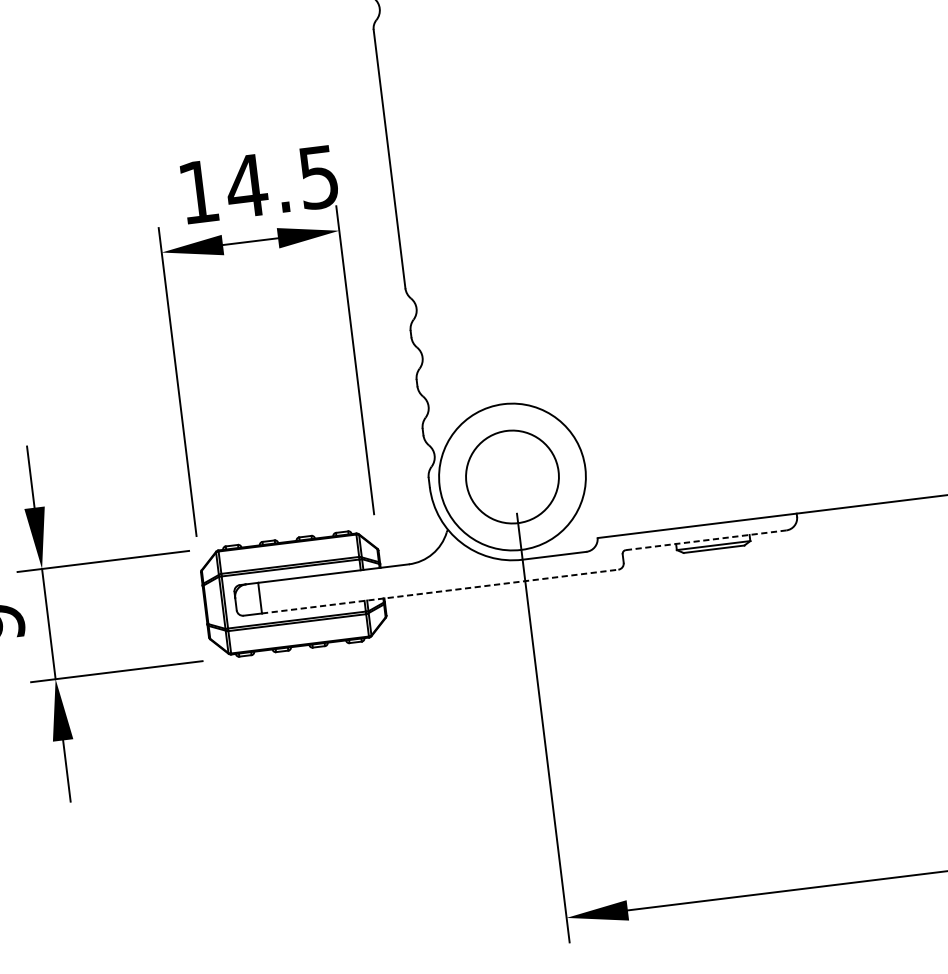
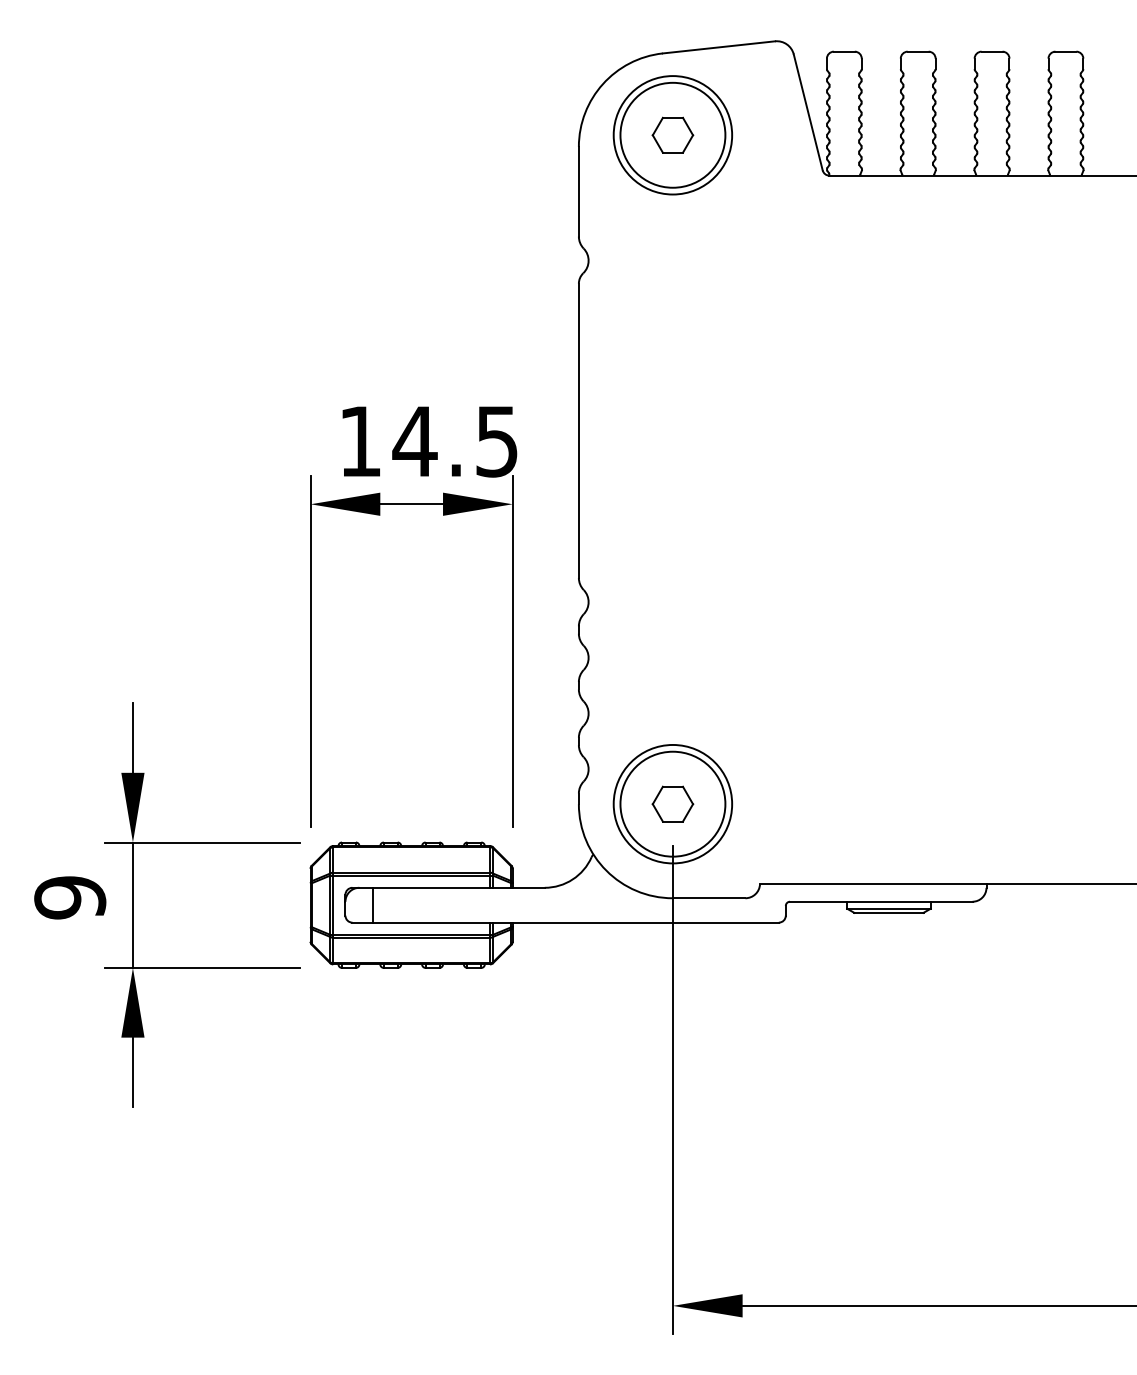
circle: (512, 476) -> (672, 803), size x0.71
part: (512, 476) -> (672, 803), added
line: (706, 540) -> (881, 901), dashed -> solid
line: (440, 591) -> (576, 922), dashed -> solid

